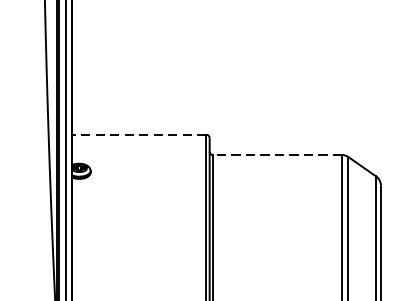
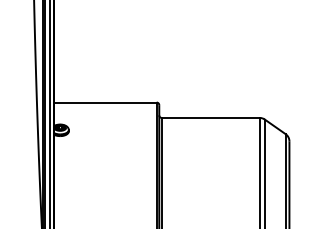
line: (138, 134) -> (105, 102), dashed -> solid
line: (277, 154) -> (210, 117), dashed -> solid

